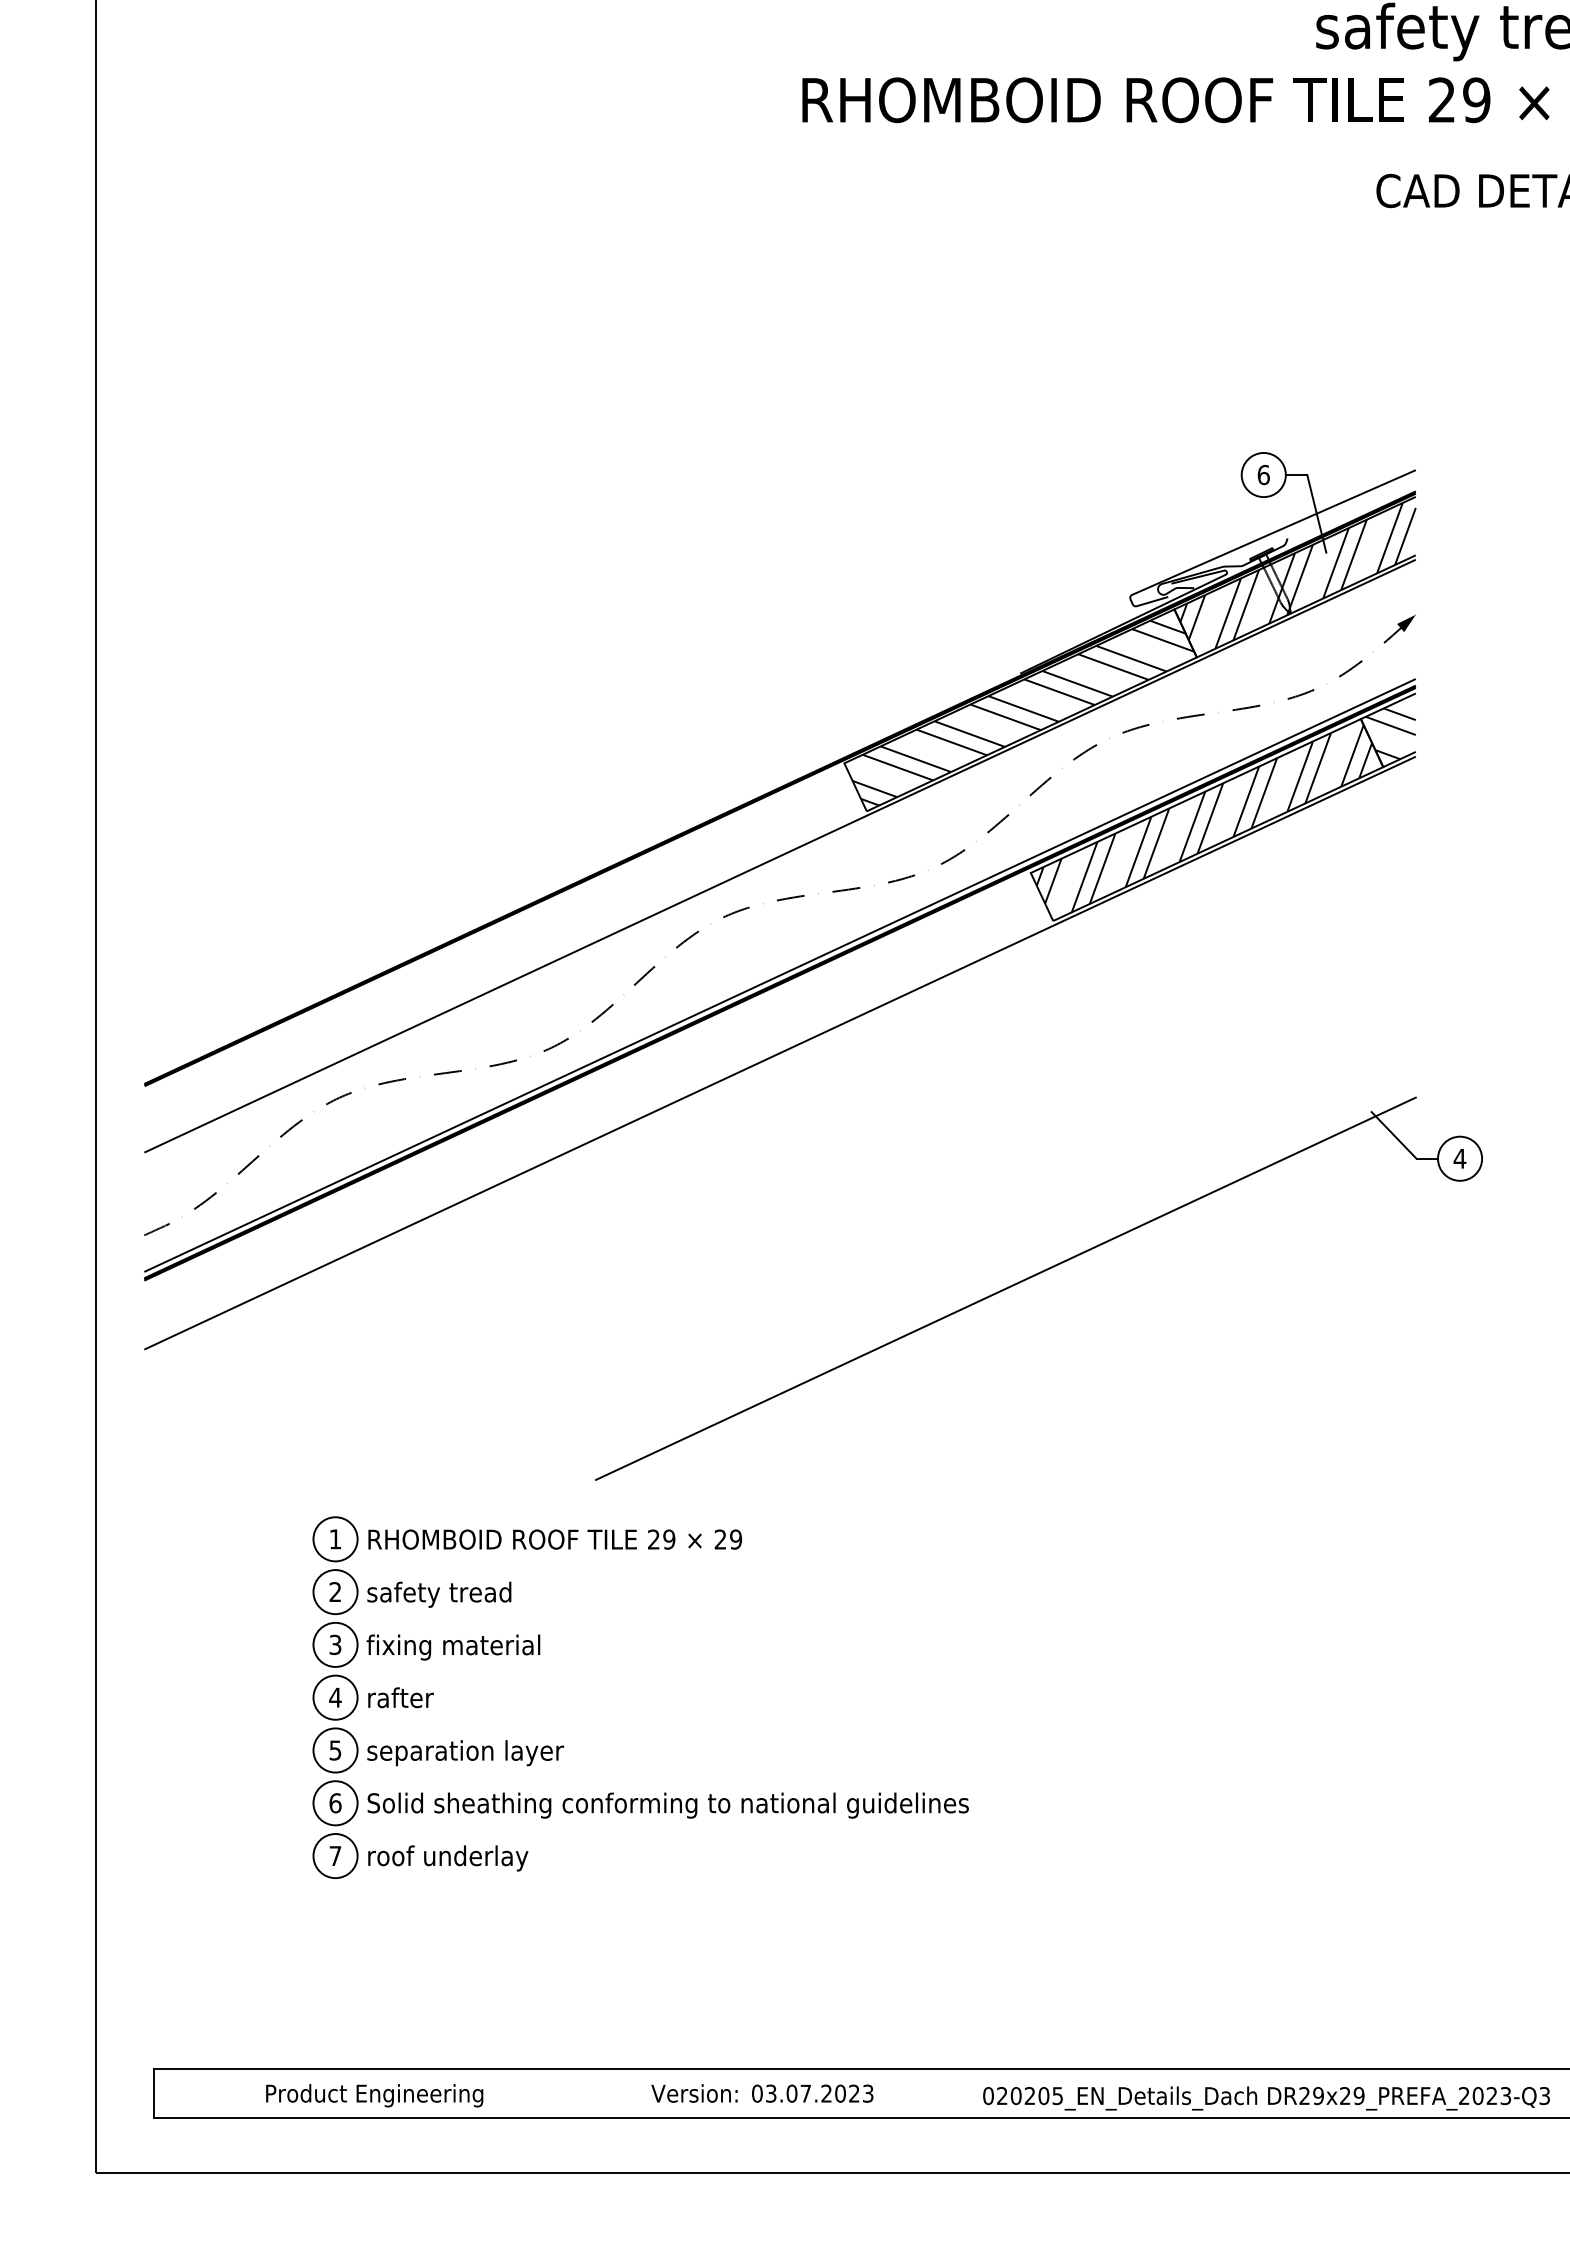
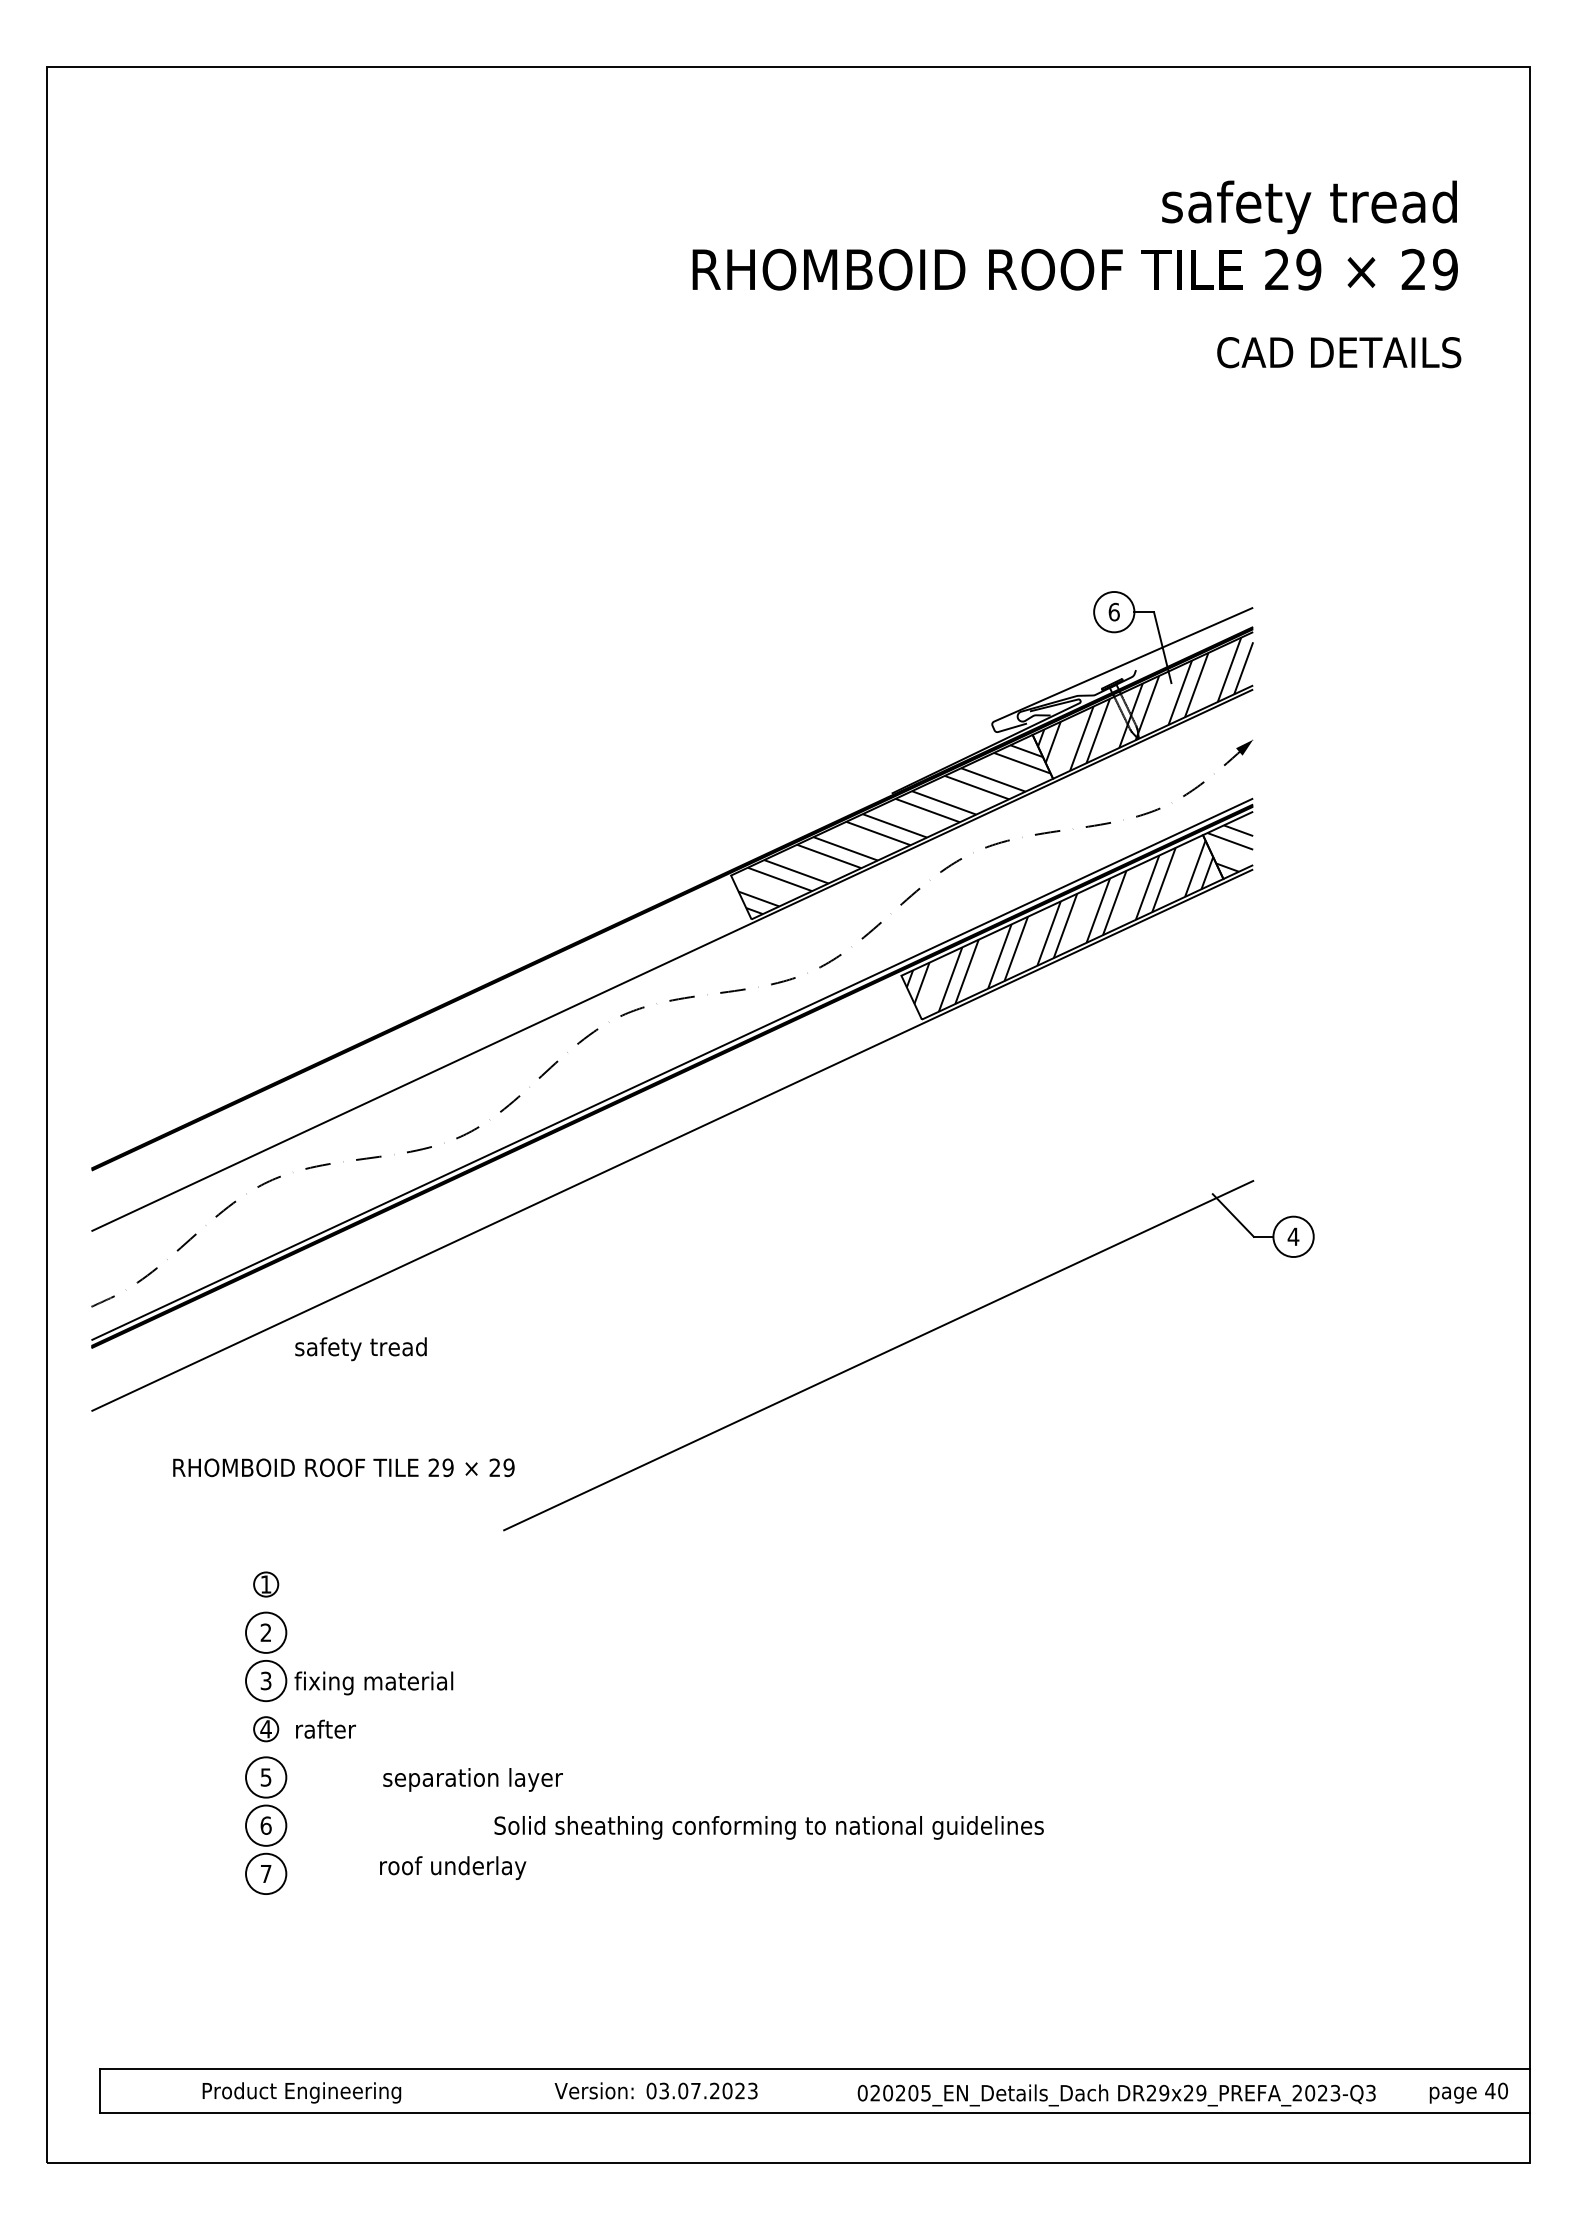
circle: (335, 1539) -> (266, 1584), size x0.6
text: (554, 1539) -> (343, 1467), moved
text: (438, 1595) -> (360, 1349), moved
circle: (335, 1697) -> (266, 1729), size x0.6
text: (465, 1752) -> (472, 1779), moved
text: (667, 1805) -> (768, 1827), moved
text: (448, 1857) -> (453, 1867), moved

